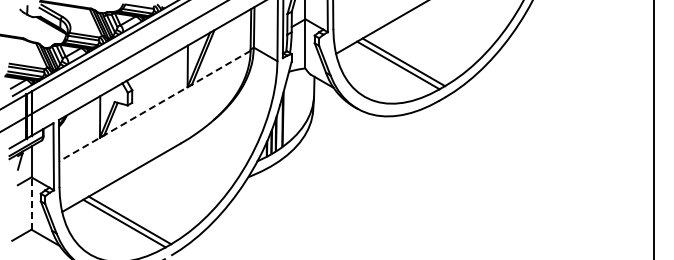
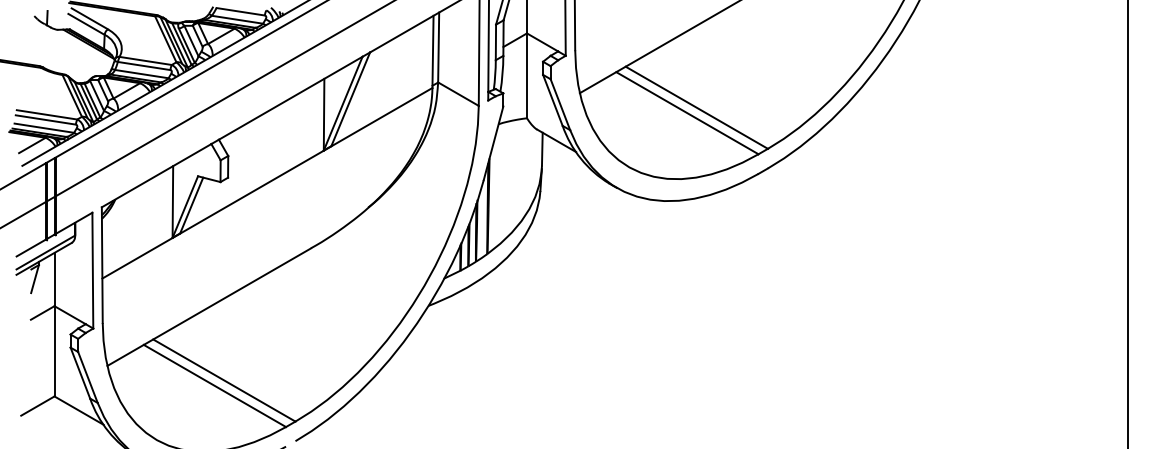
line: (154, 106) -> (266, 183), dashed -> solid
line: (31, 203) -> (54, 351), dashed -> solid

